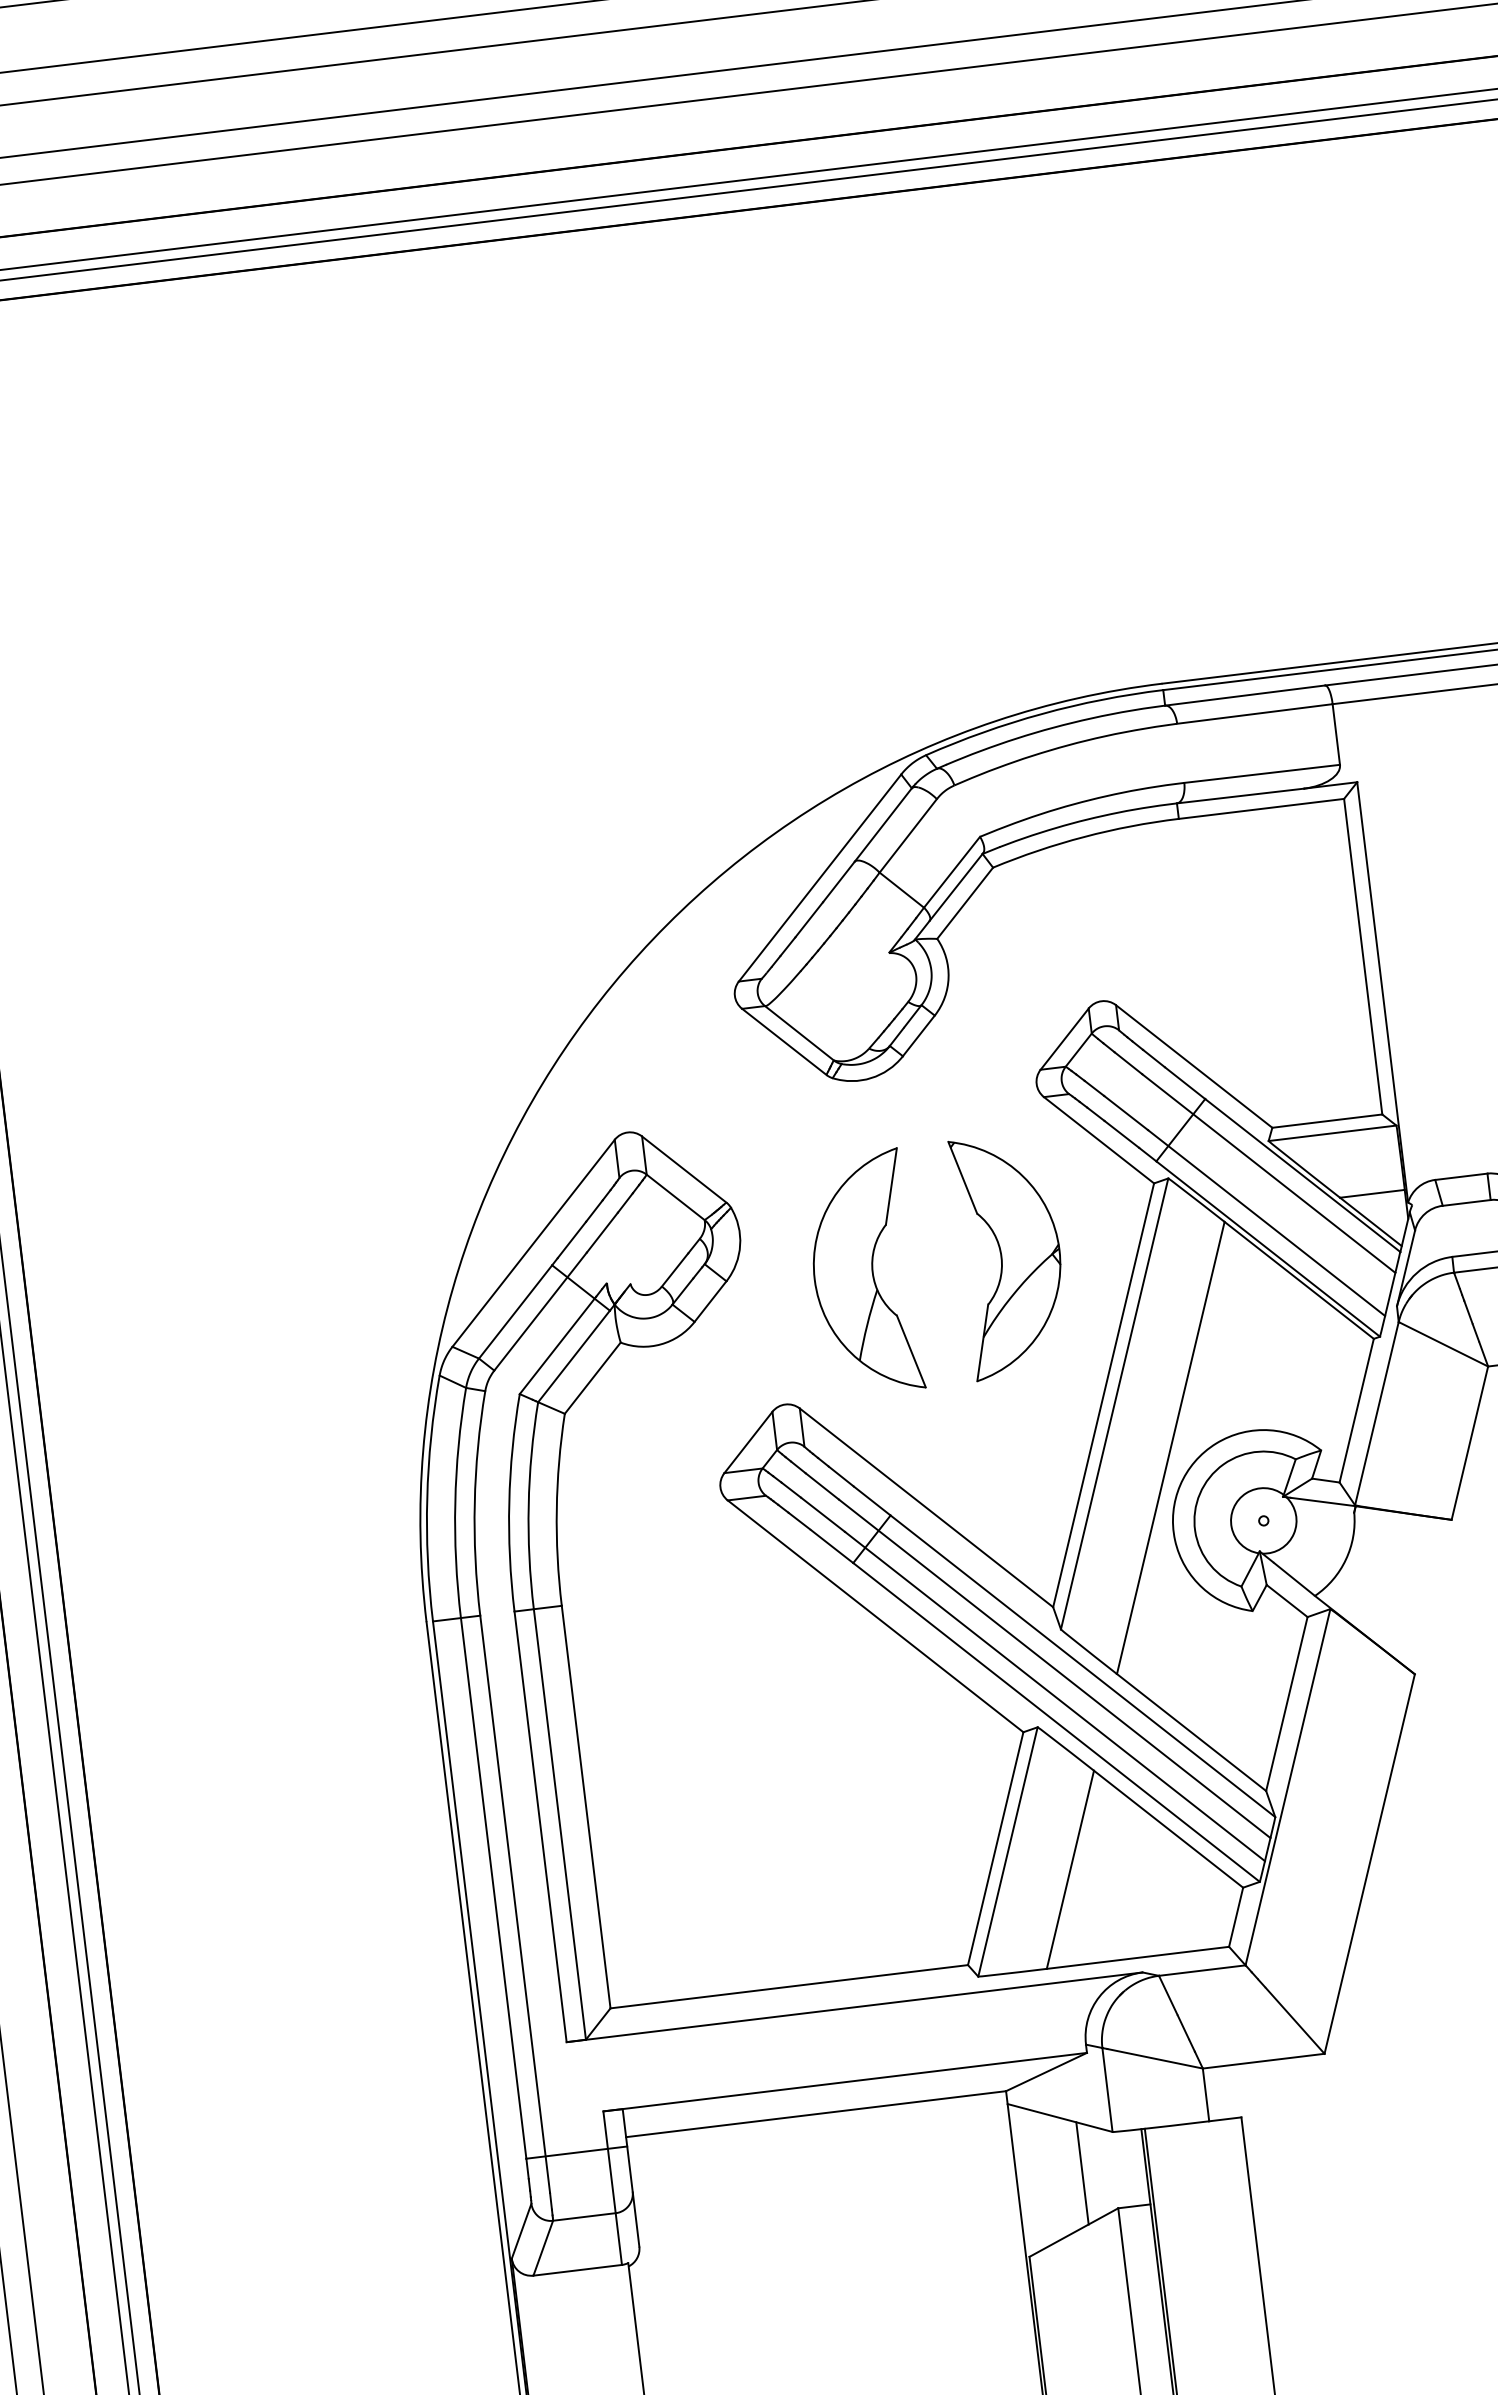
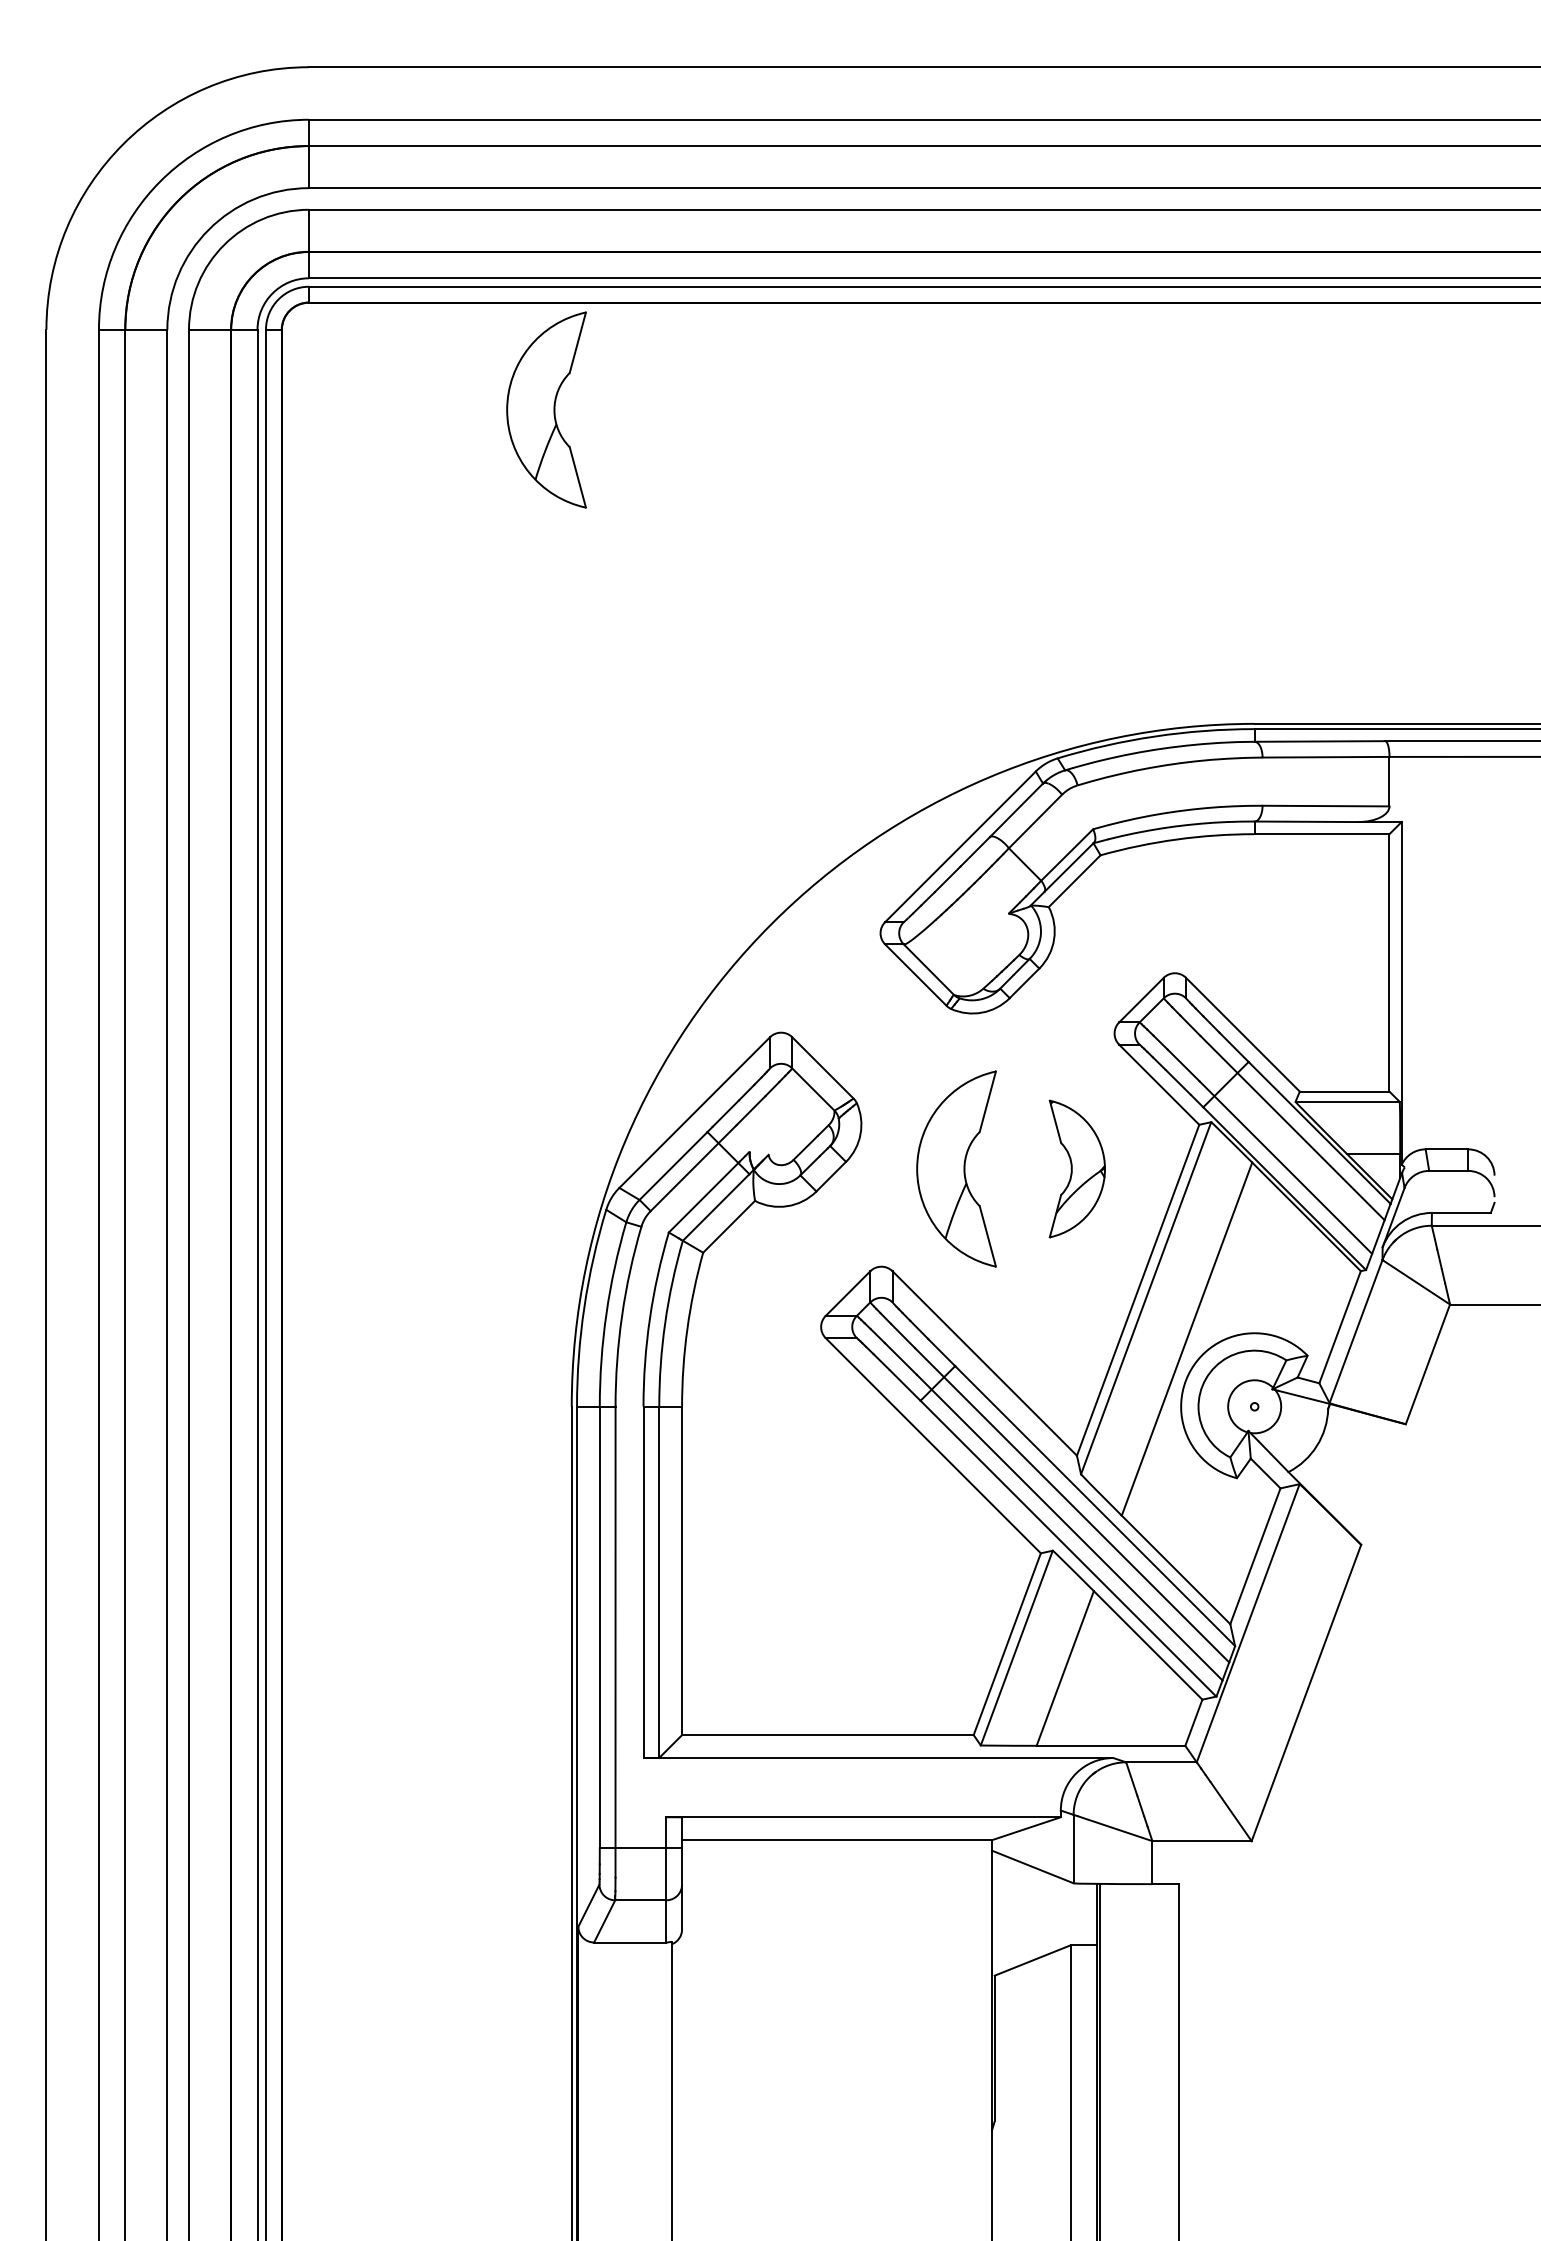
part: (247, 403) -> (546, 409), added
part: (1011, 1255) -> (1077, 1168), size x0.7
line: (1082, 2173) -> (1045, 1913), removed

